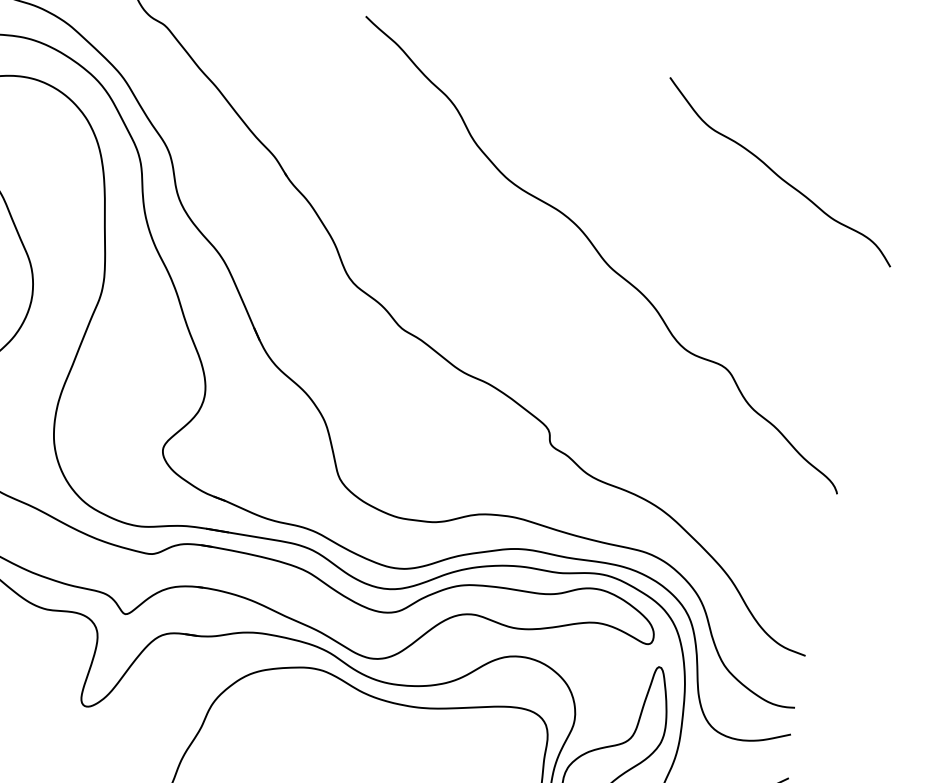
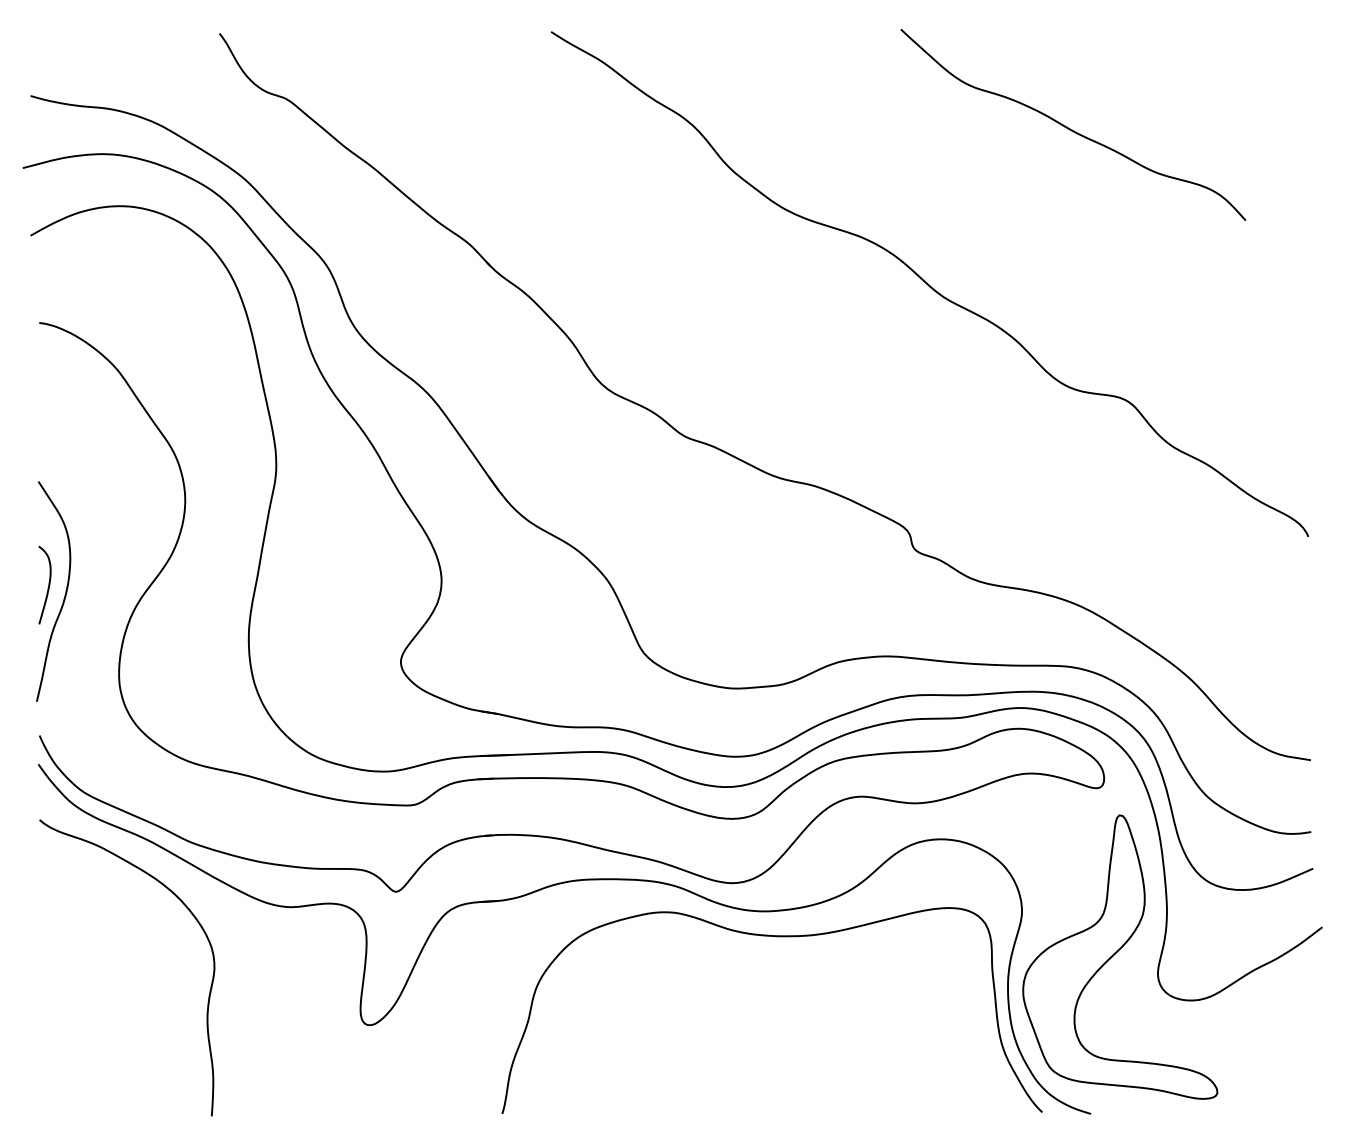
curve: (777, 174) -> (1070, 128), moved

